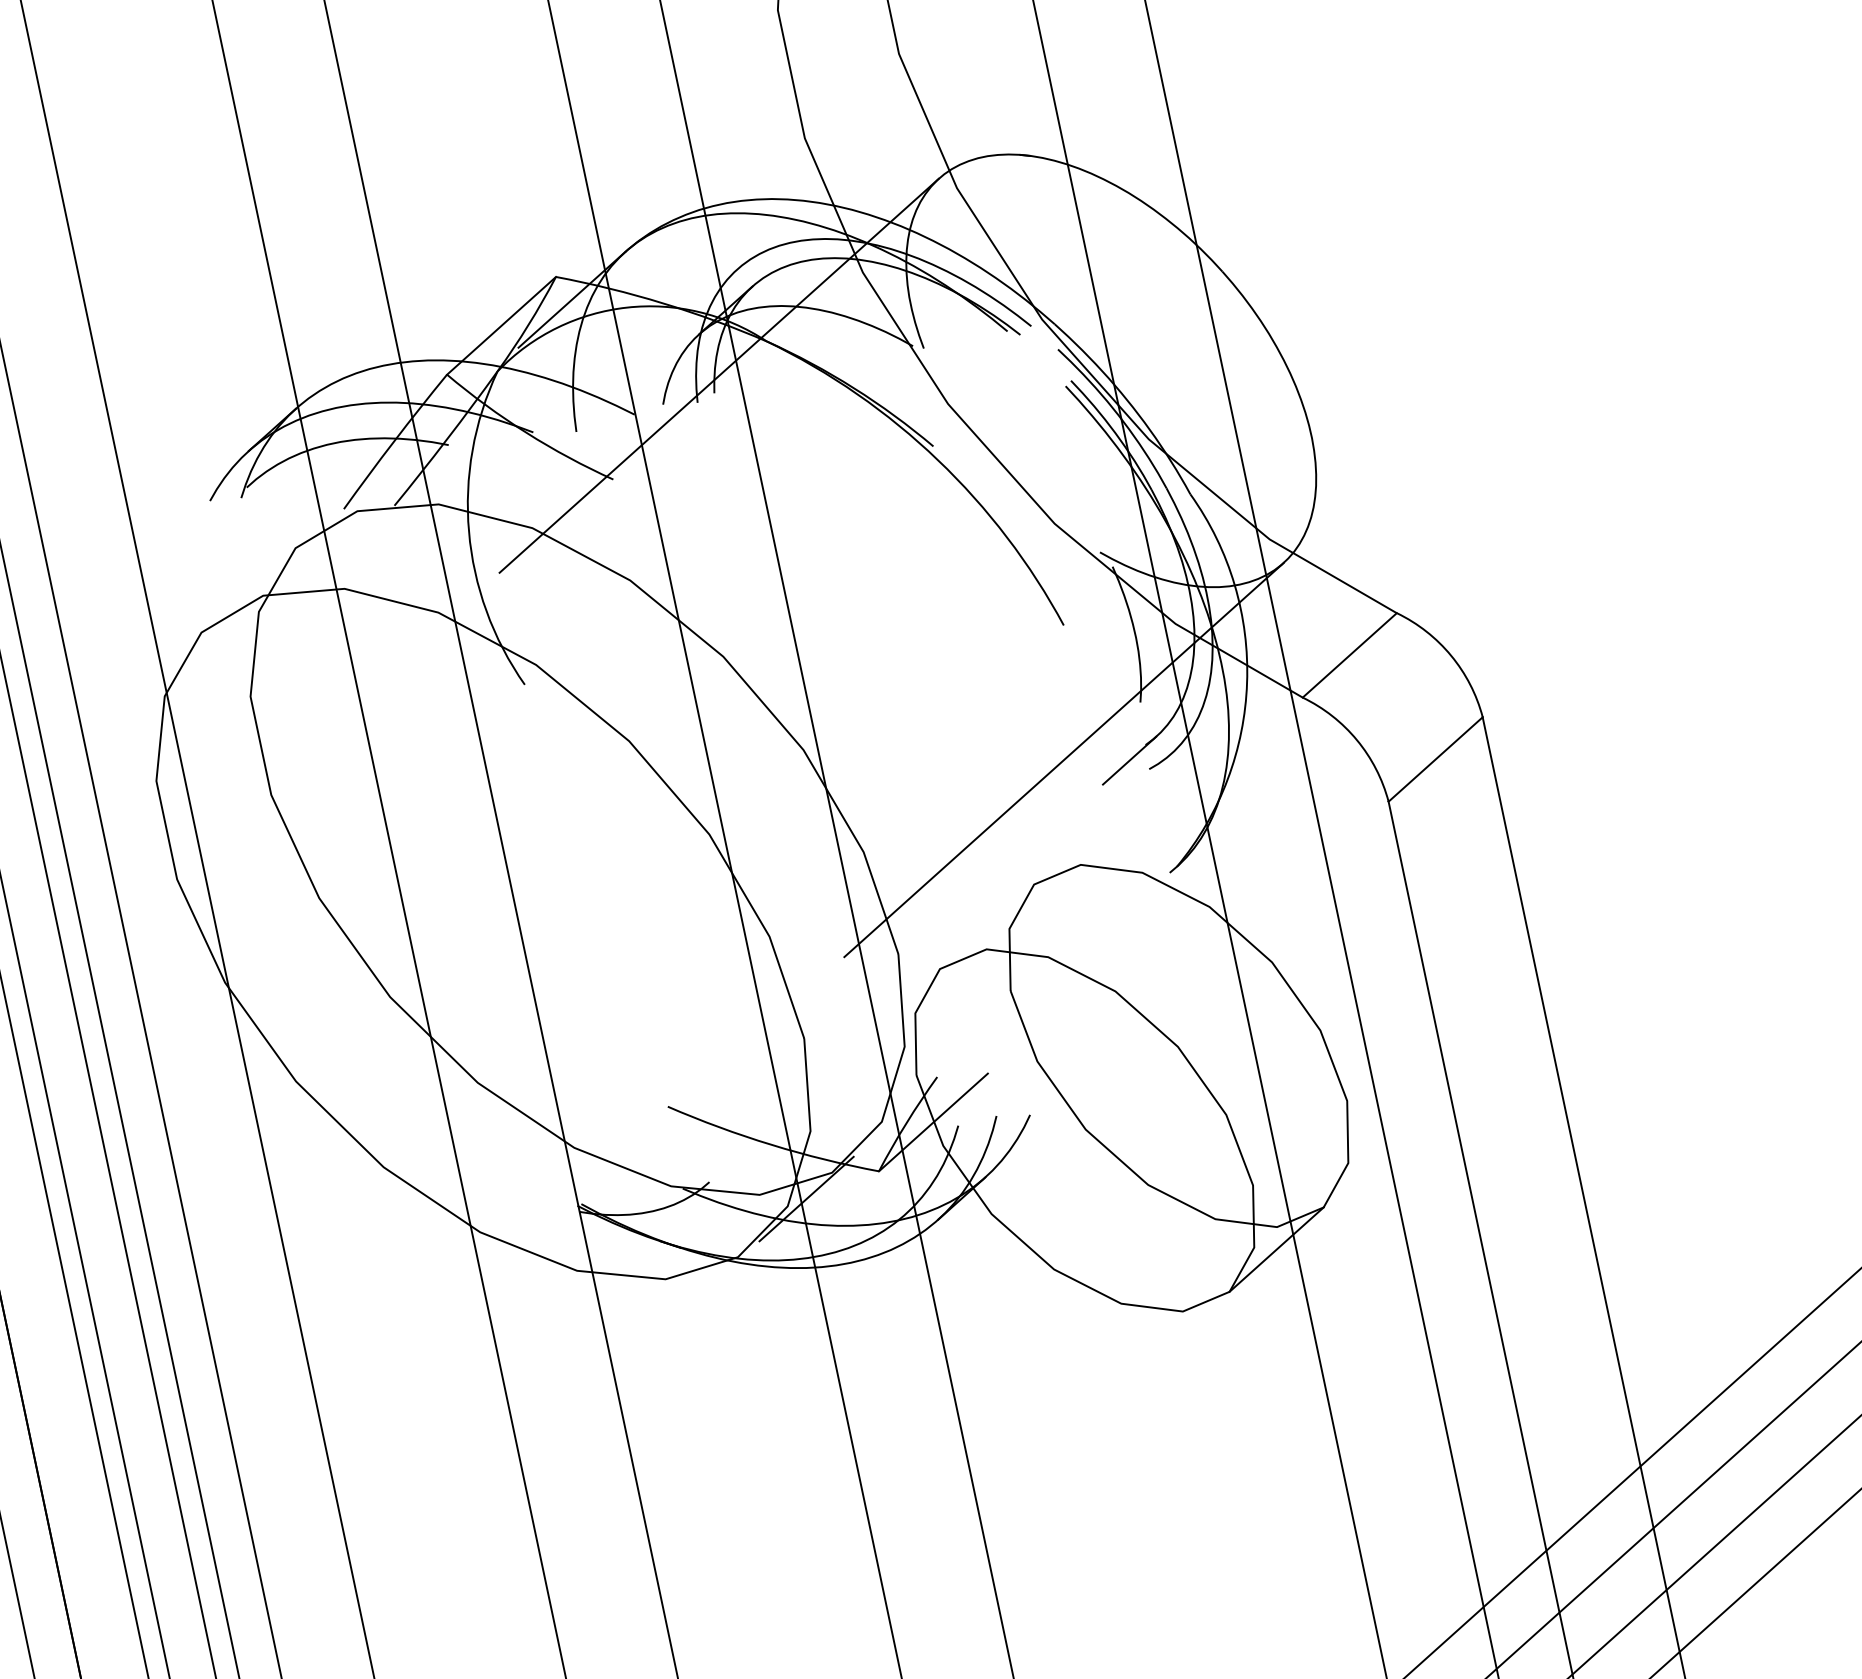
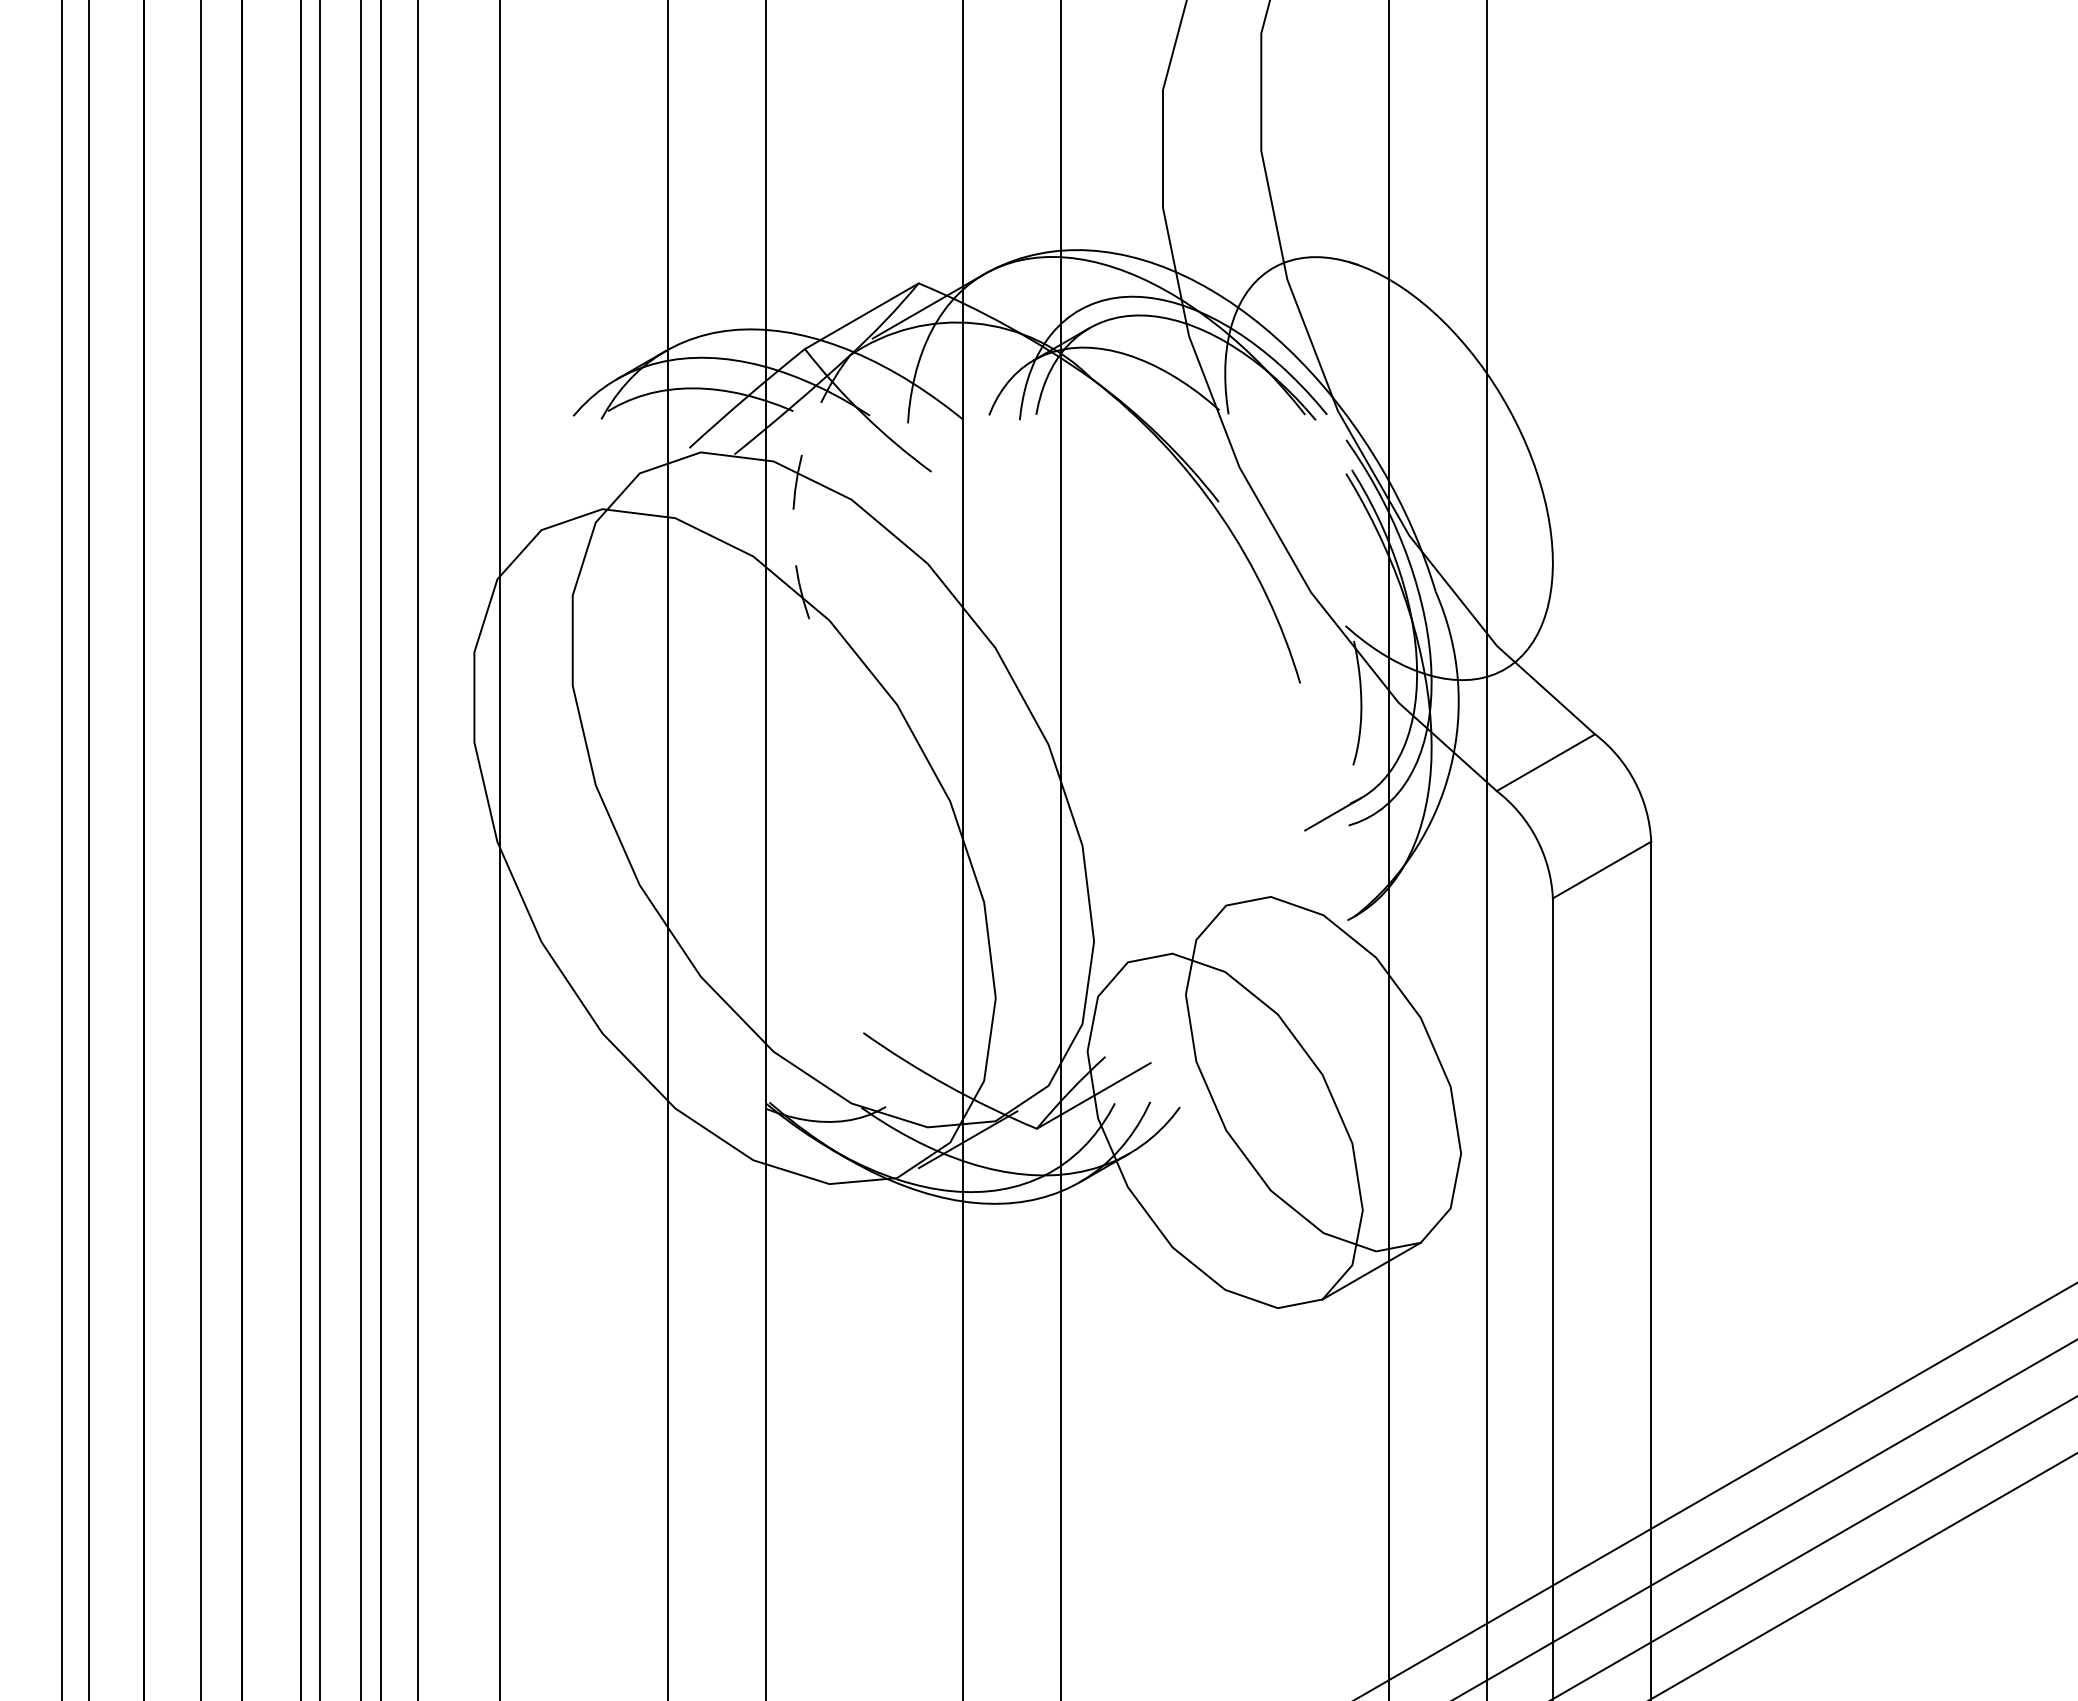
line: (718, 374) -> (1043, 399), removed
arc: (469, 532) -> (795, 491), solid -> dashed
line: (1063, 759) -> (1275, 801), removed

